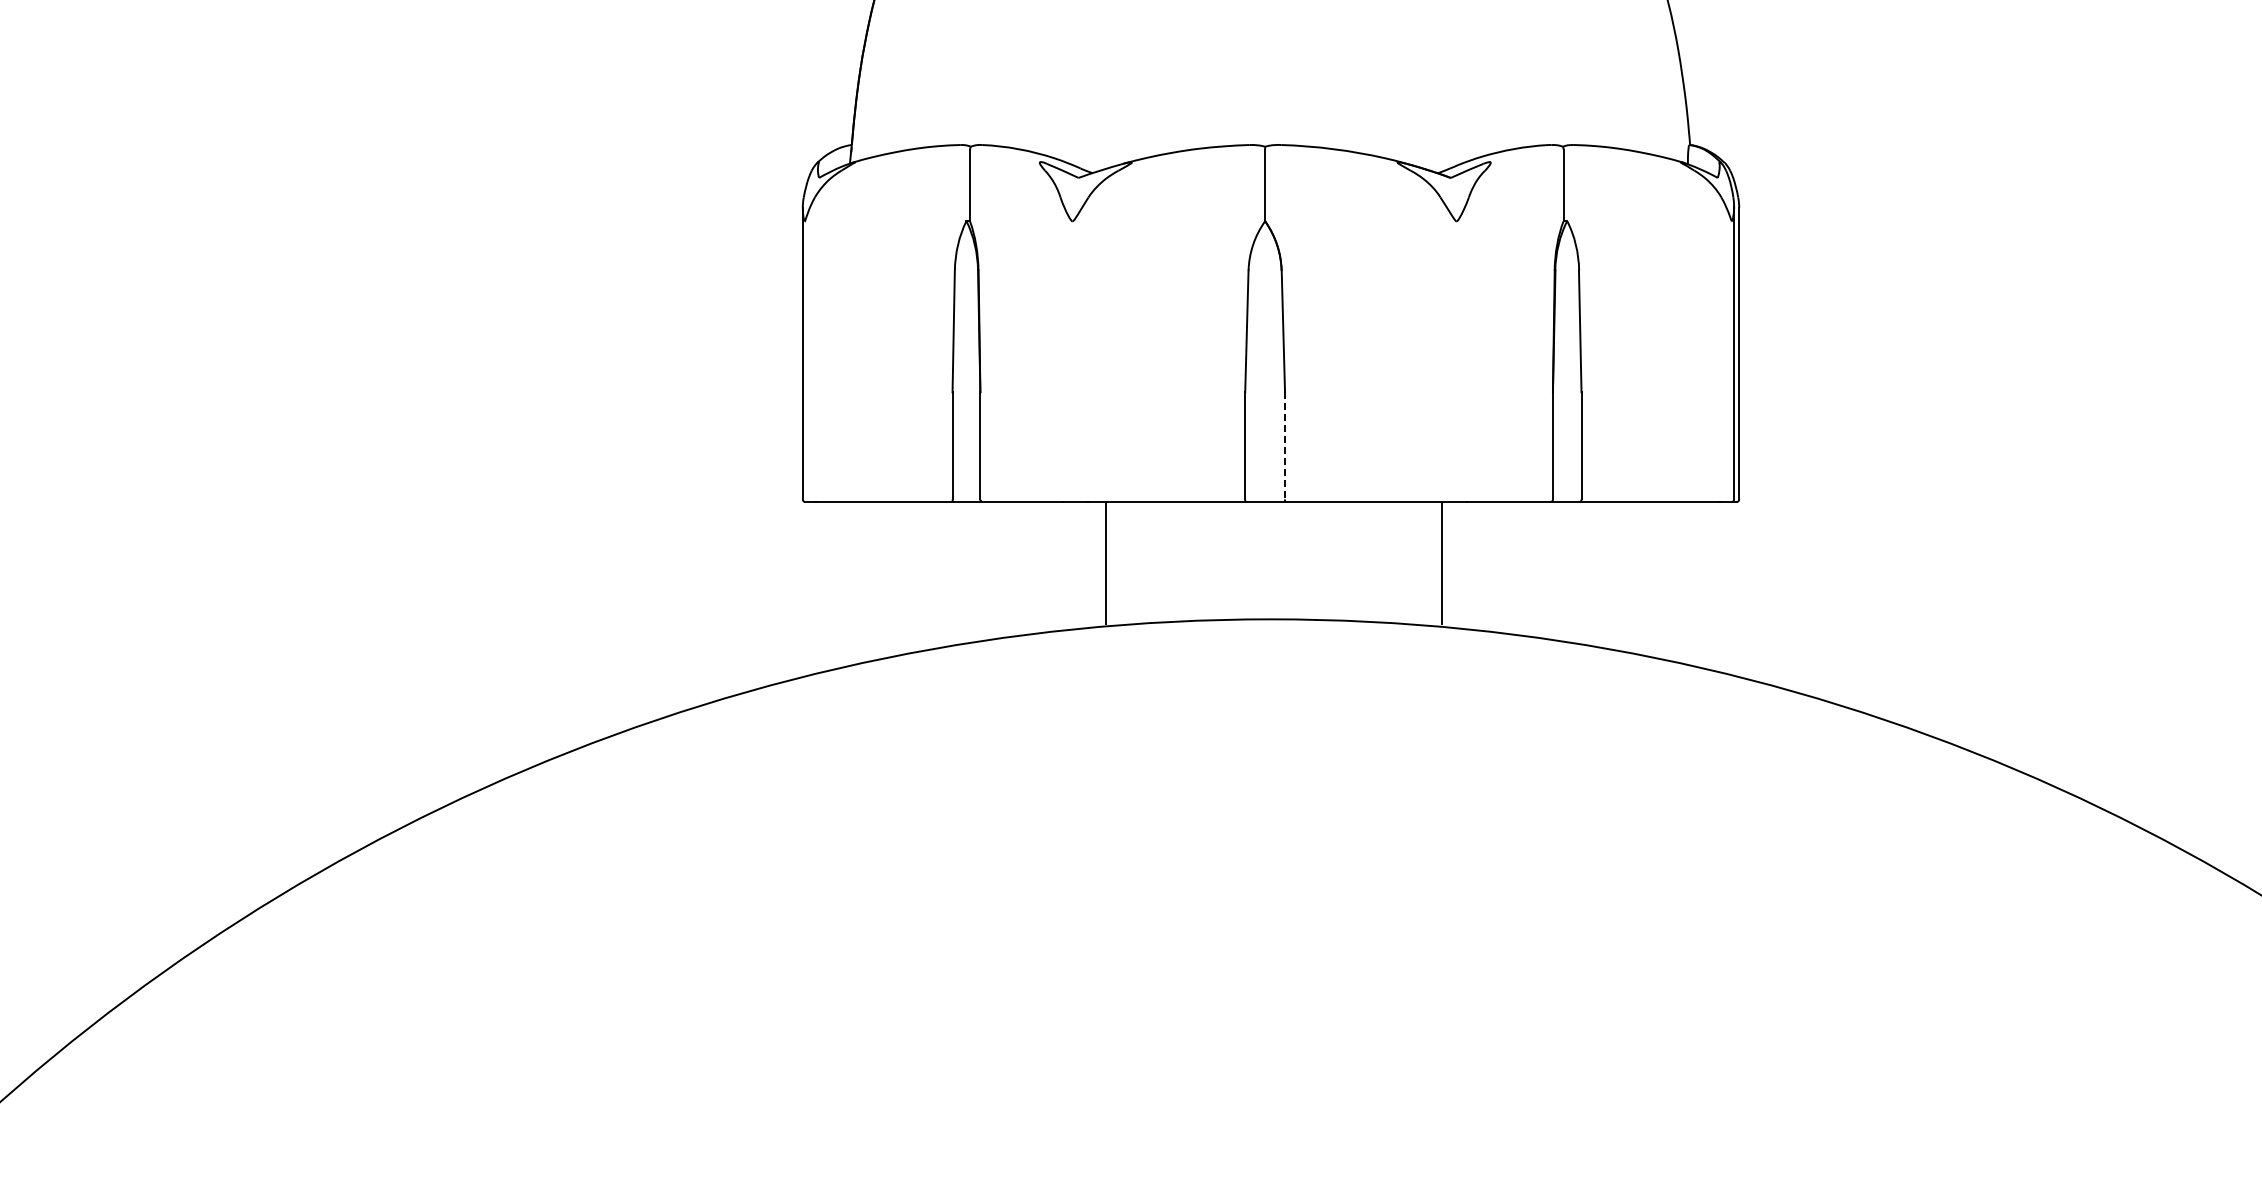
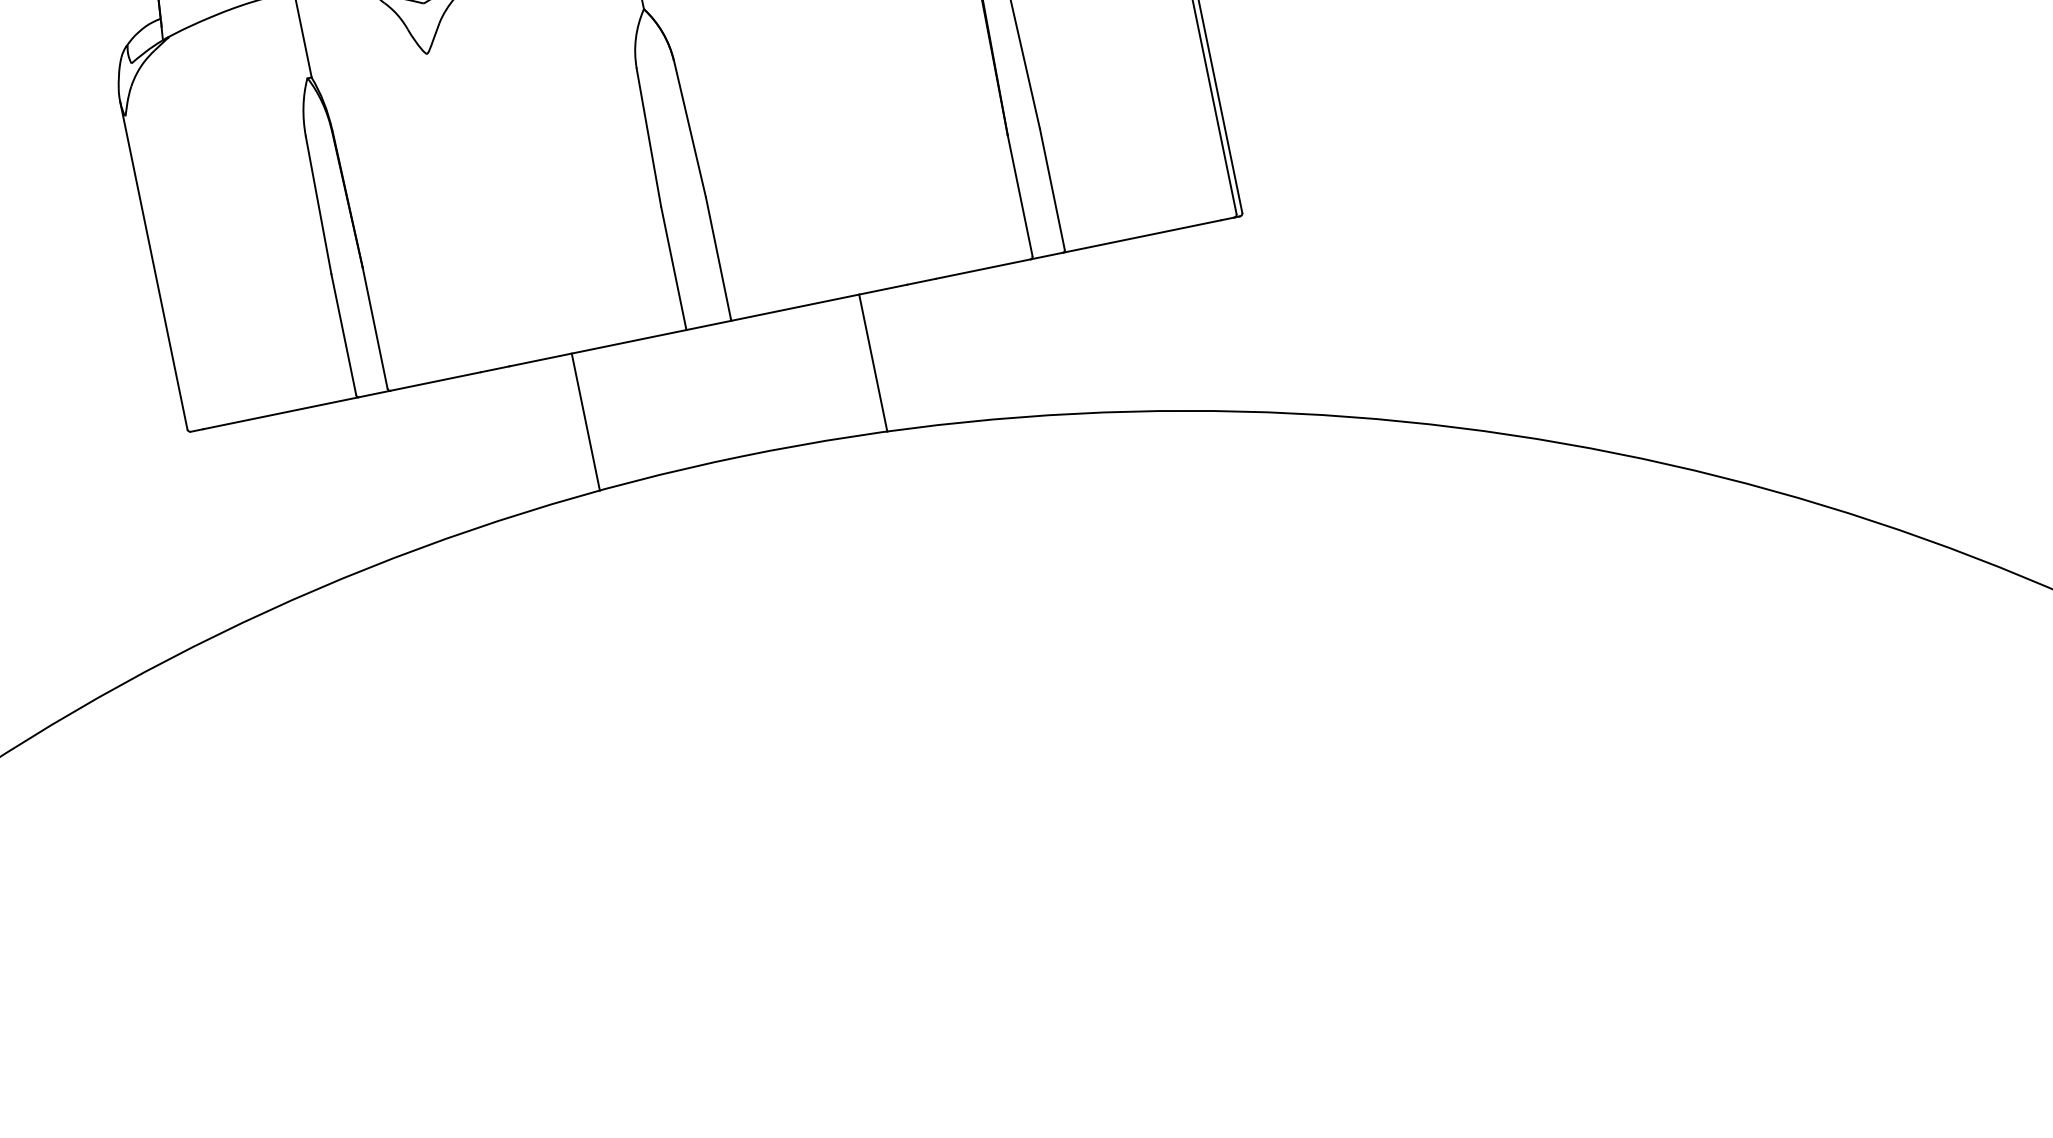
line: (1285, 445) -> (718, 257), dashed -> solid
line: (1106, 562) -> (585, 421), moved
line: (1441, 562) -> (873, 362), moved

